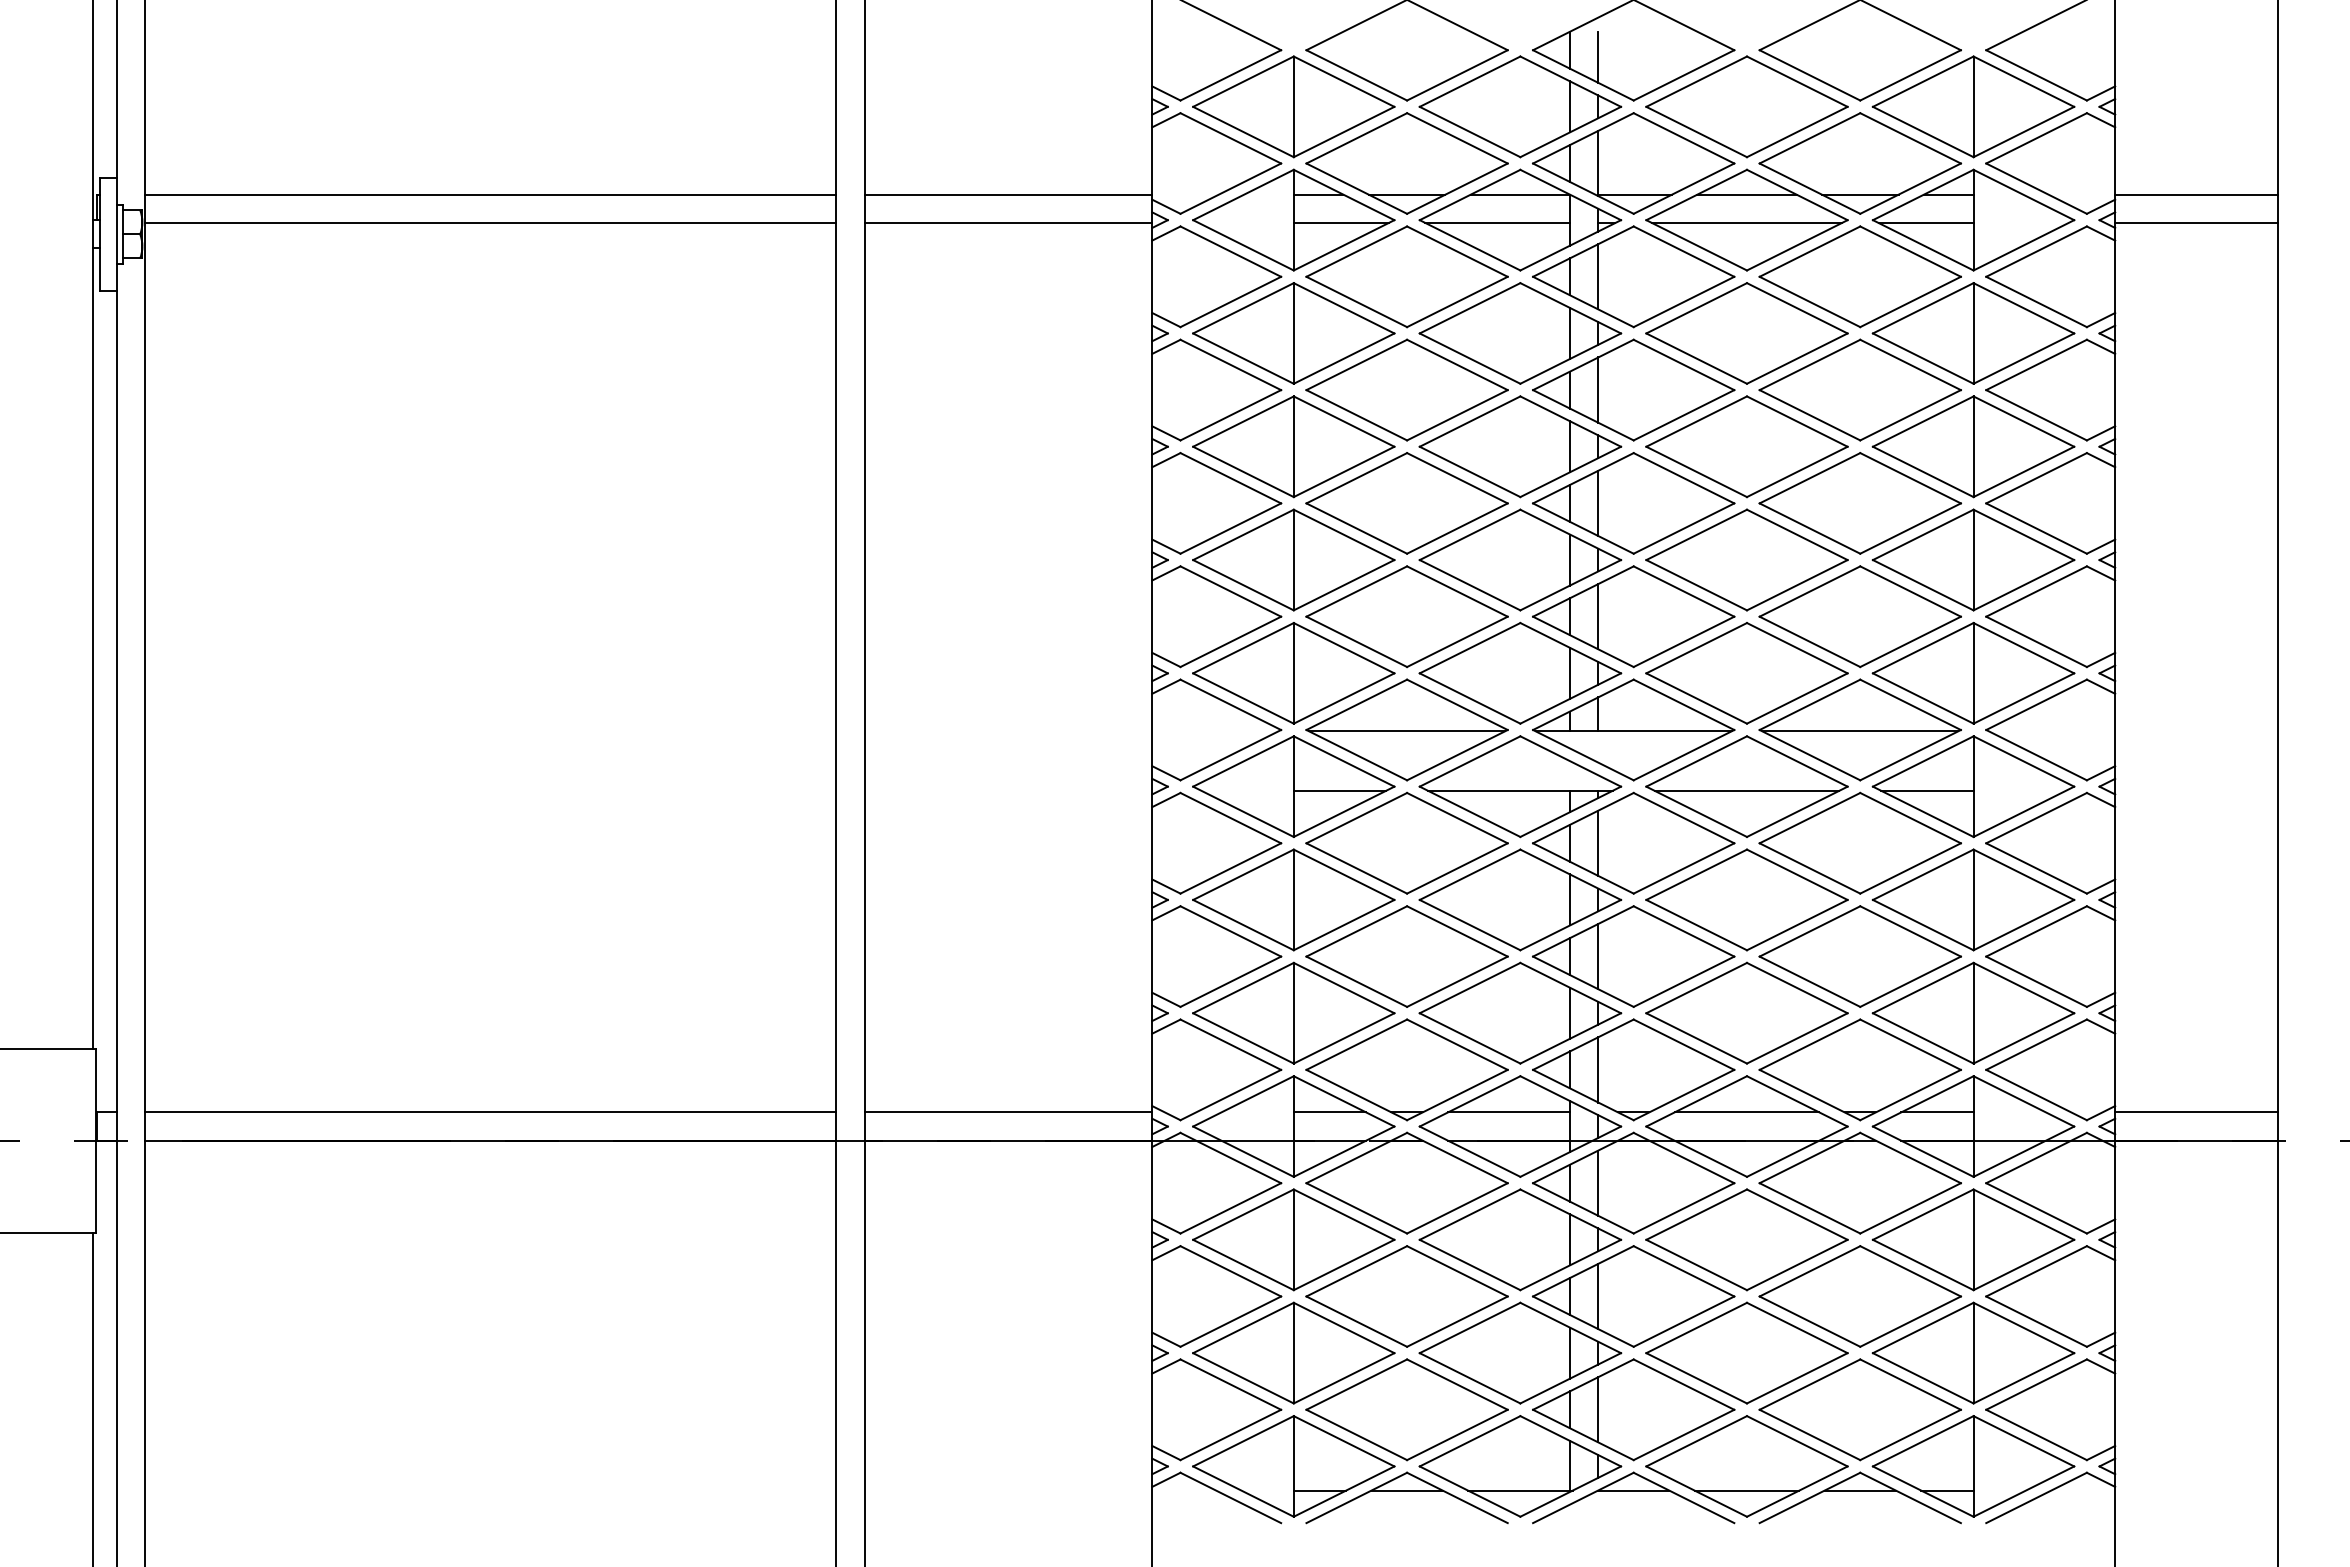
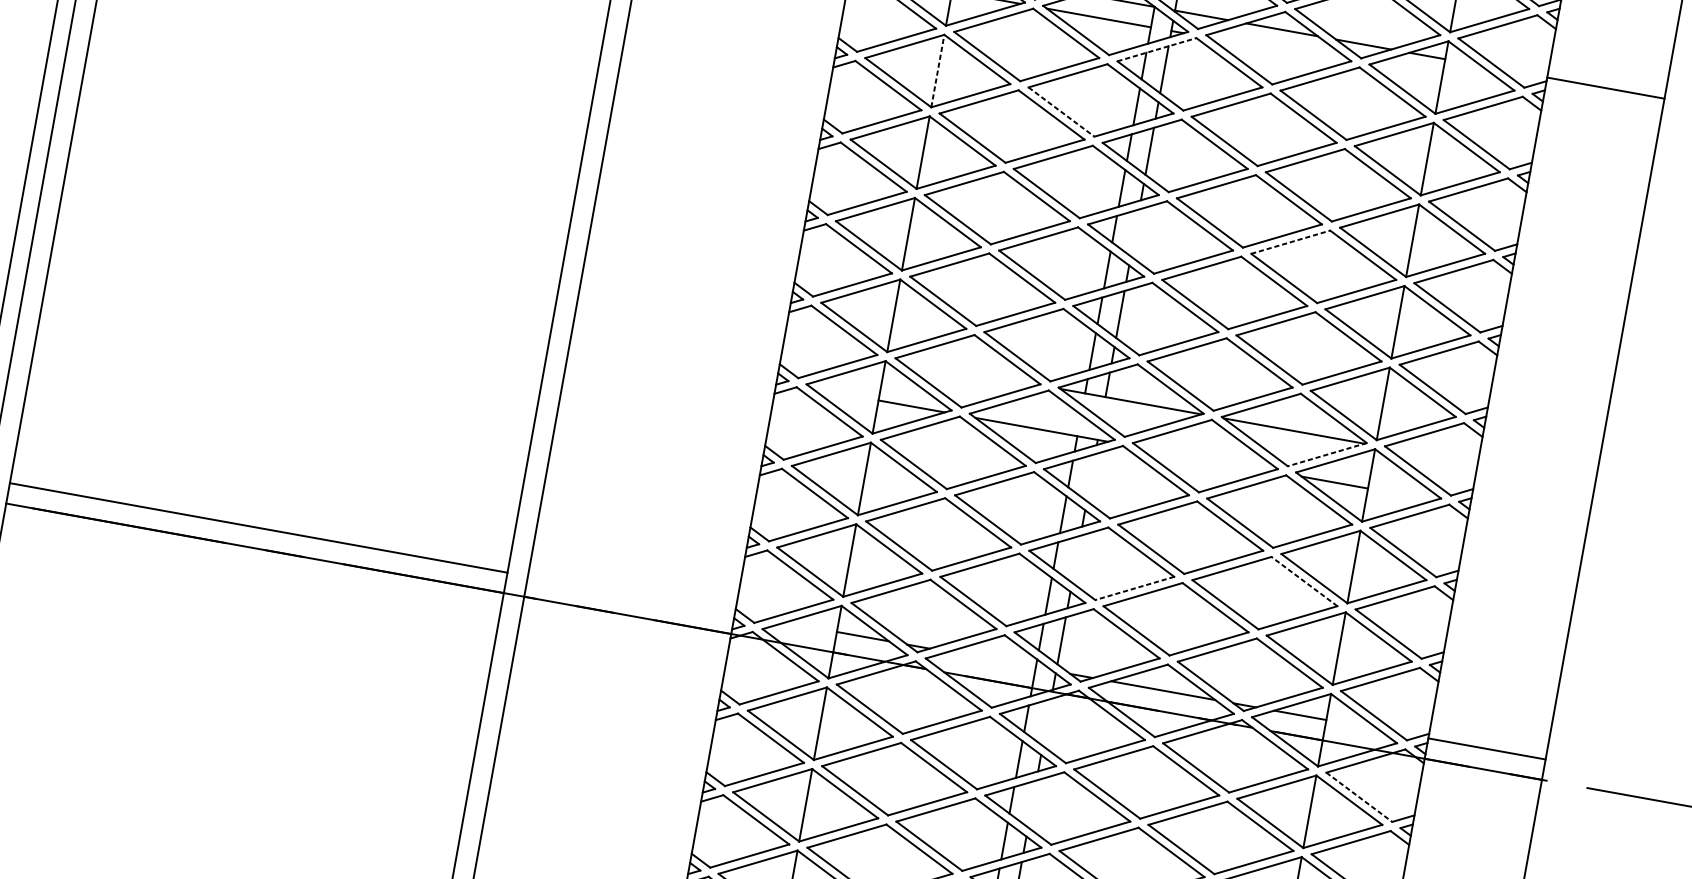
line: (1746, 223) -> (1278, 50), removed
line: (1925, 223) -> (1406, 73), removed
line: (2196, 223) -> (1602, 108), removed
line: (1583, 251) -> (1157, 49), solid -> dashed
line: (1293, 332) -> (937, 70), solid -> dashed
line: (1470, 358) -> (1061, 112), solid -> dashed
line: (1810, 478) -> (1291, 242), solid -> dashed
line: (1598, 503) -> (1135, 233), removed
line: (1406, 731) -> (967, 372), removed
line: (1910, 755) -> (1327, 454), solid -> dashed
line: (1746, 790) -> (1204, 458), removed
line: (1598, 842) -> (1091, 477), removed
line: (1910, 931) -> (1304, 581), solid -> dashed
line: (1598, 956) -> (1076, 559), removed
line: (1683, 981) -> (1134, 588), solid -> dashed
line: (1008, 1112) -> (631, 595), removed
line: (1508, 1112) -> (991, 659), removed
line: (1598, 1182) -> (1047, 721), removed
line: (2037, 1208) -> (1359, 797), solid -> dashed
line: (1598, 1296) -> (1032, 804), removed

